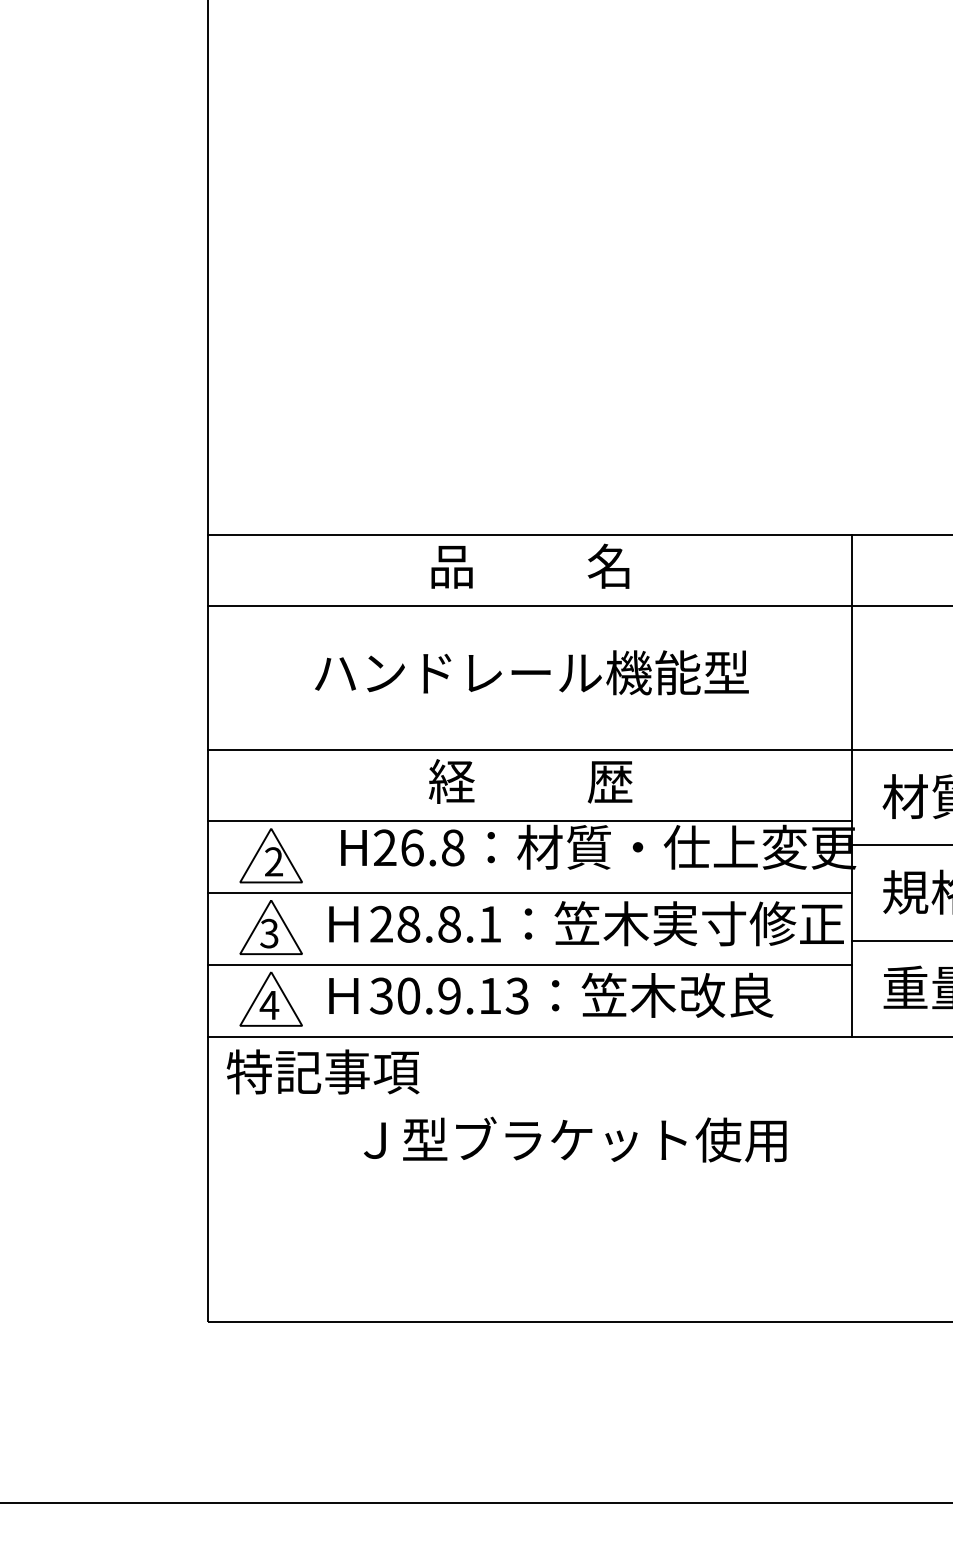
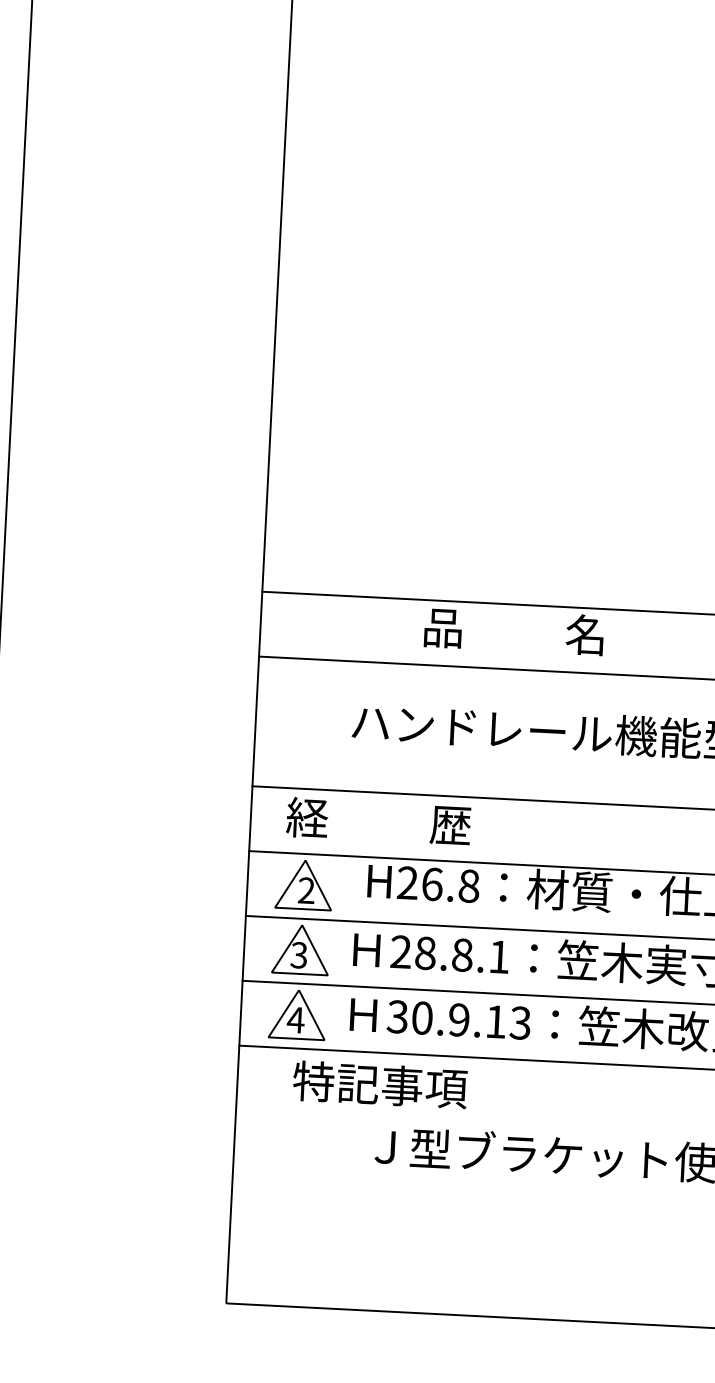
text: (530, 565) -> (514, 630), moved
text: (530, 781) -> (378, 821), moved
text: (322, 1071) -> (379, 1084), moved

